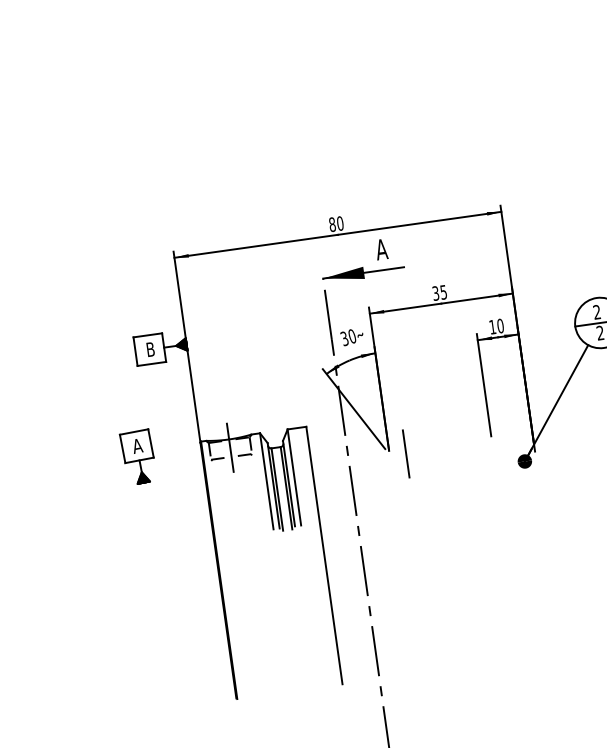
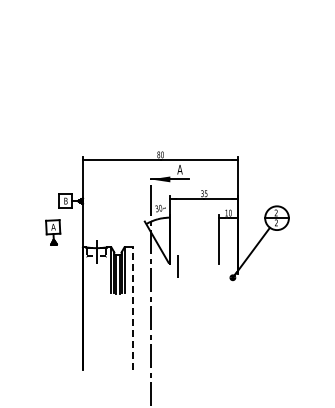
part: (139, 457) -> (53, 232), moved
line: (324, 553) -> (133, 307), solid -> dashed

